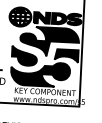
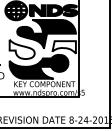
fill: (23, 55) -> (21, 49), removed
fill: (65, 56) -> (63, 47), removed

